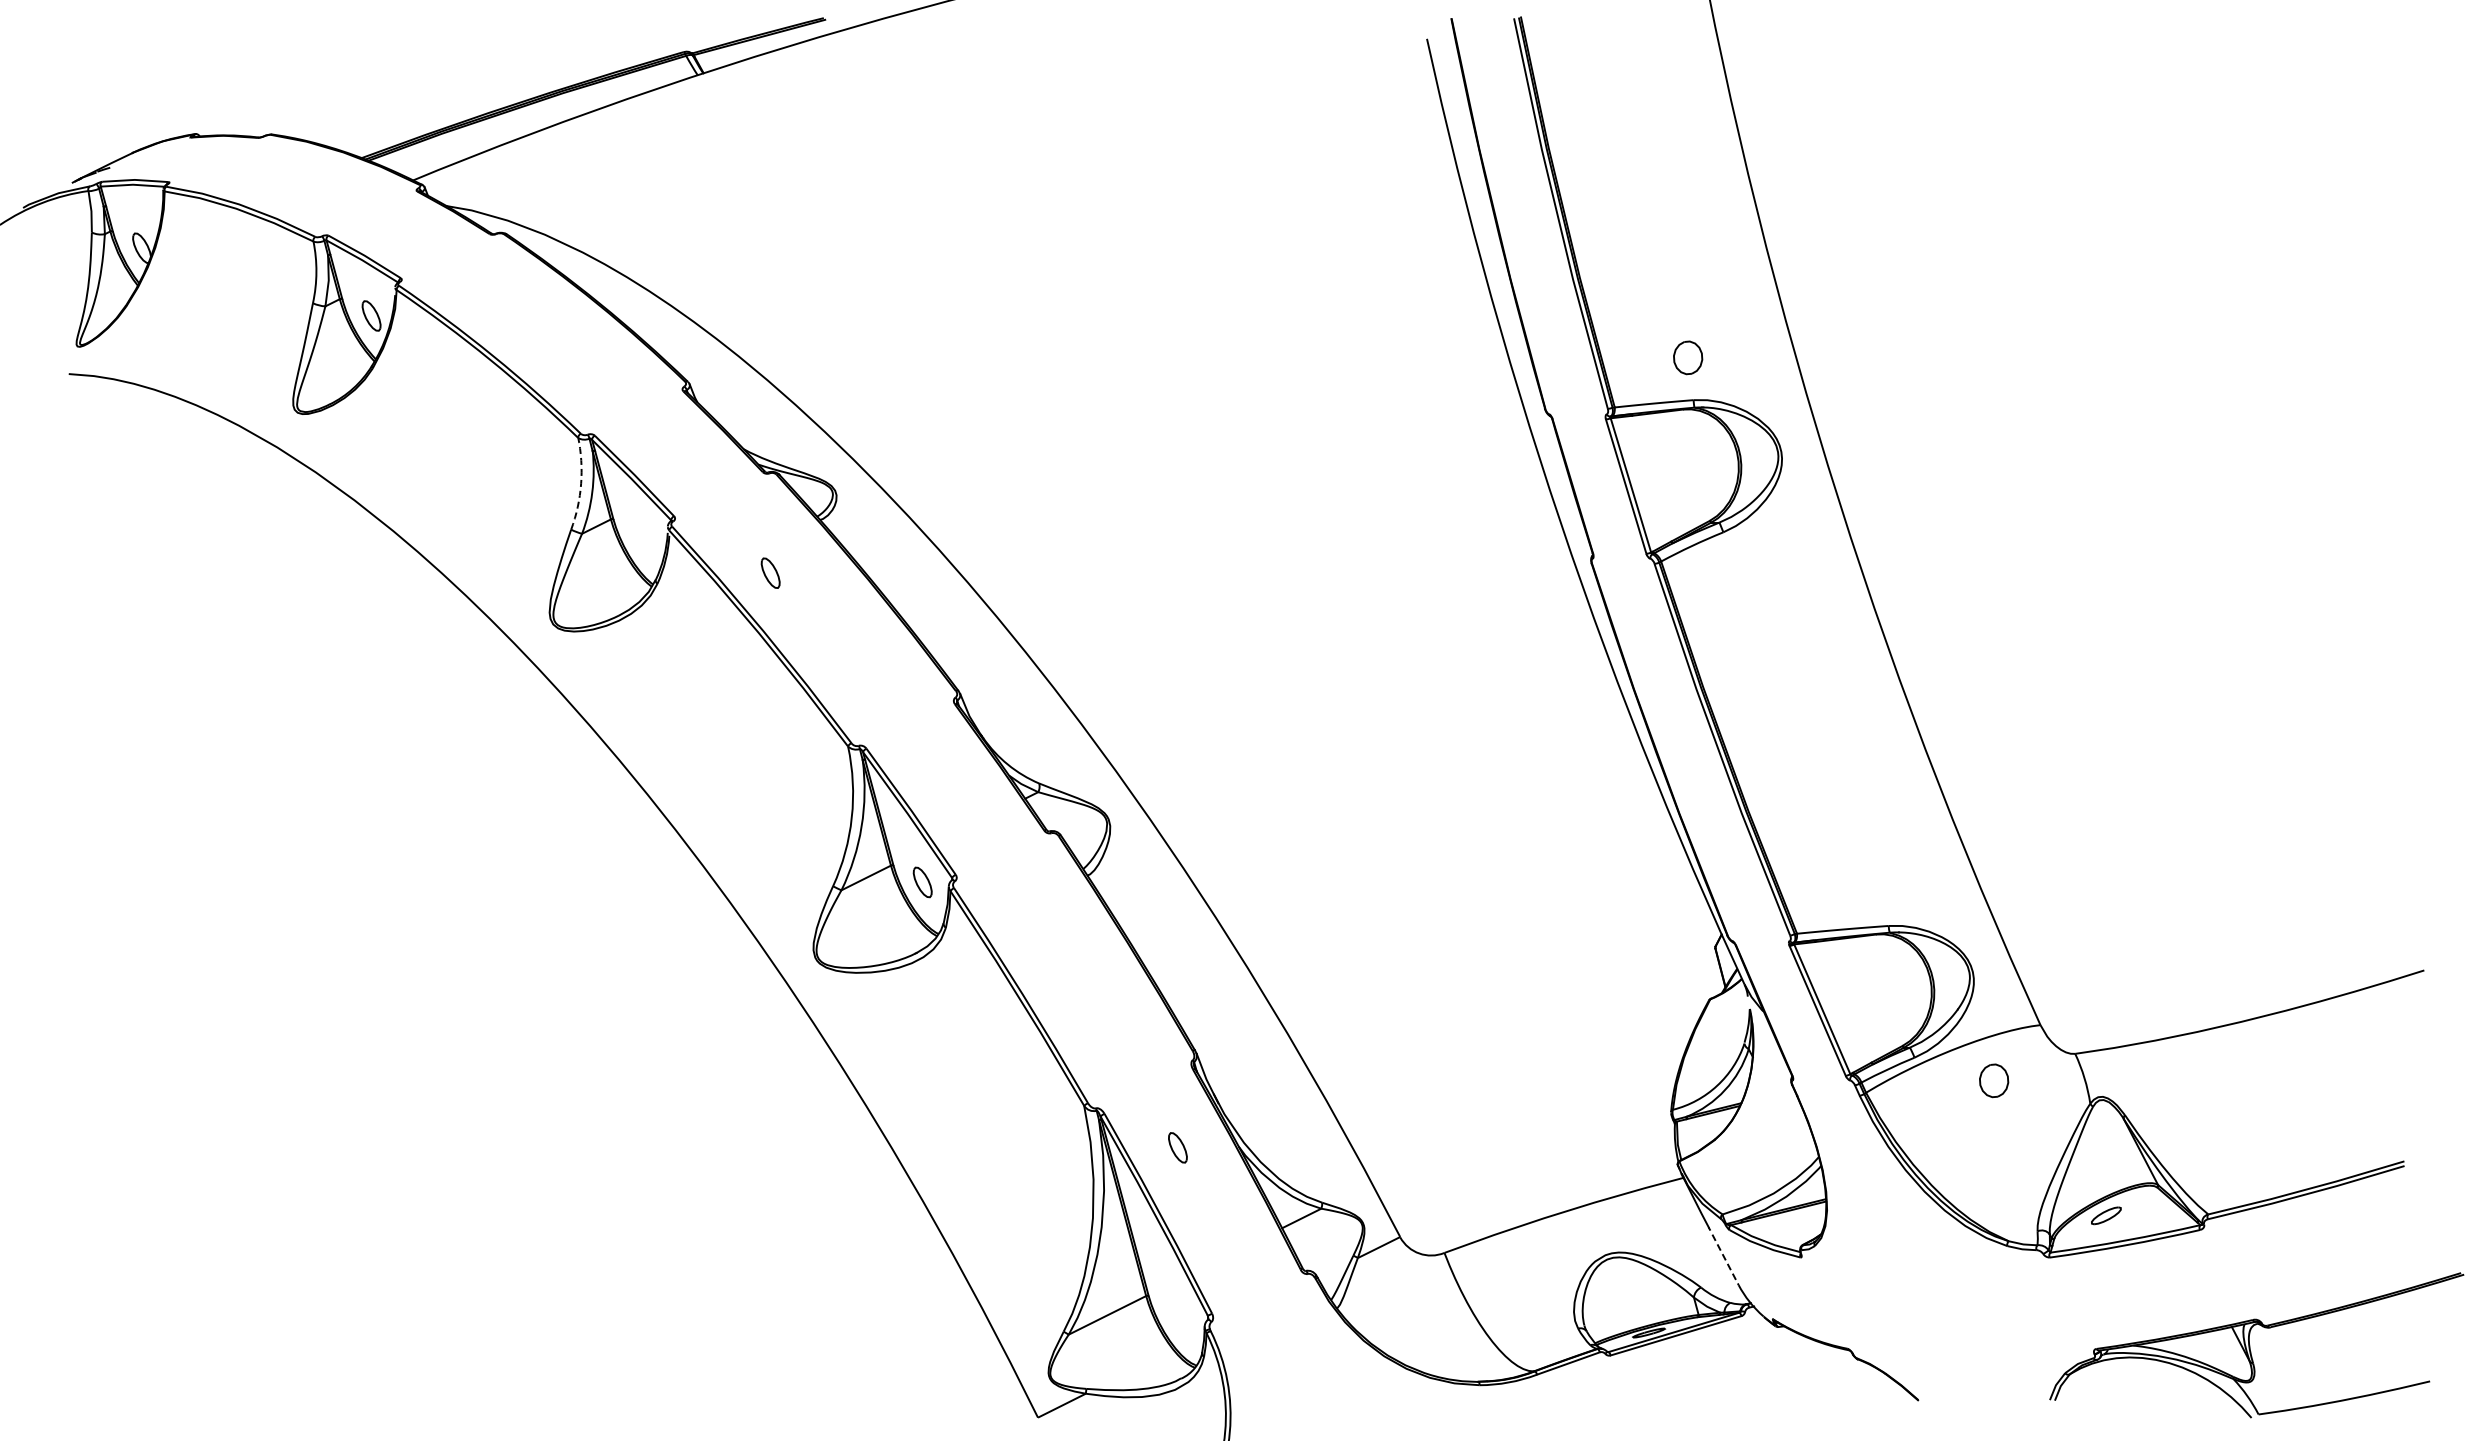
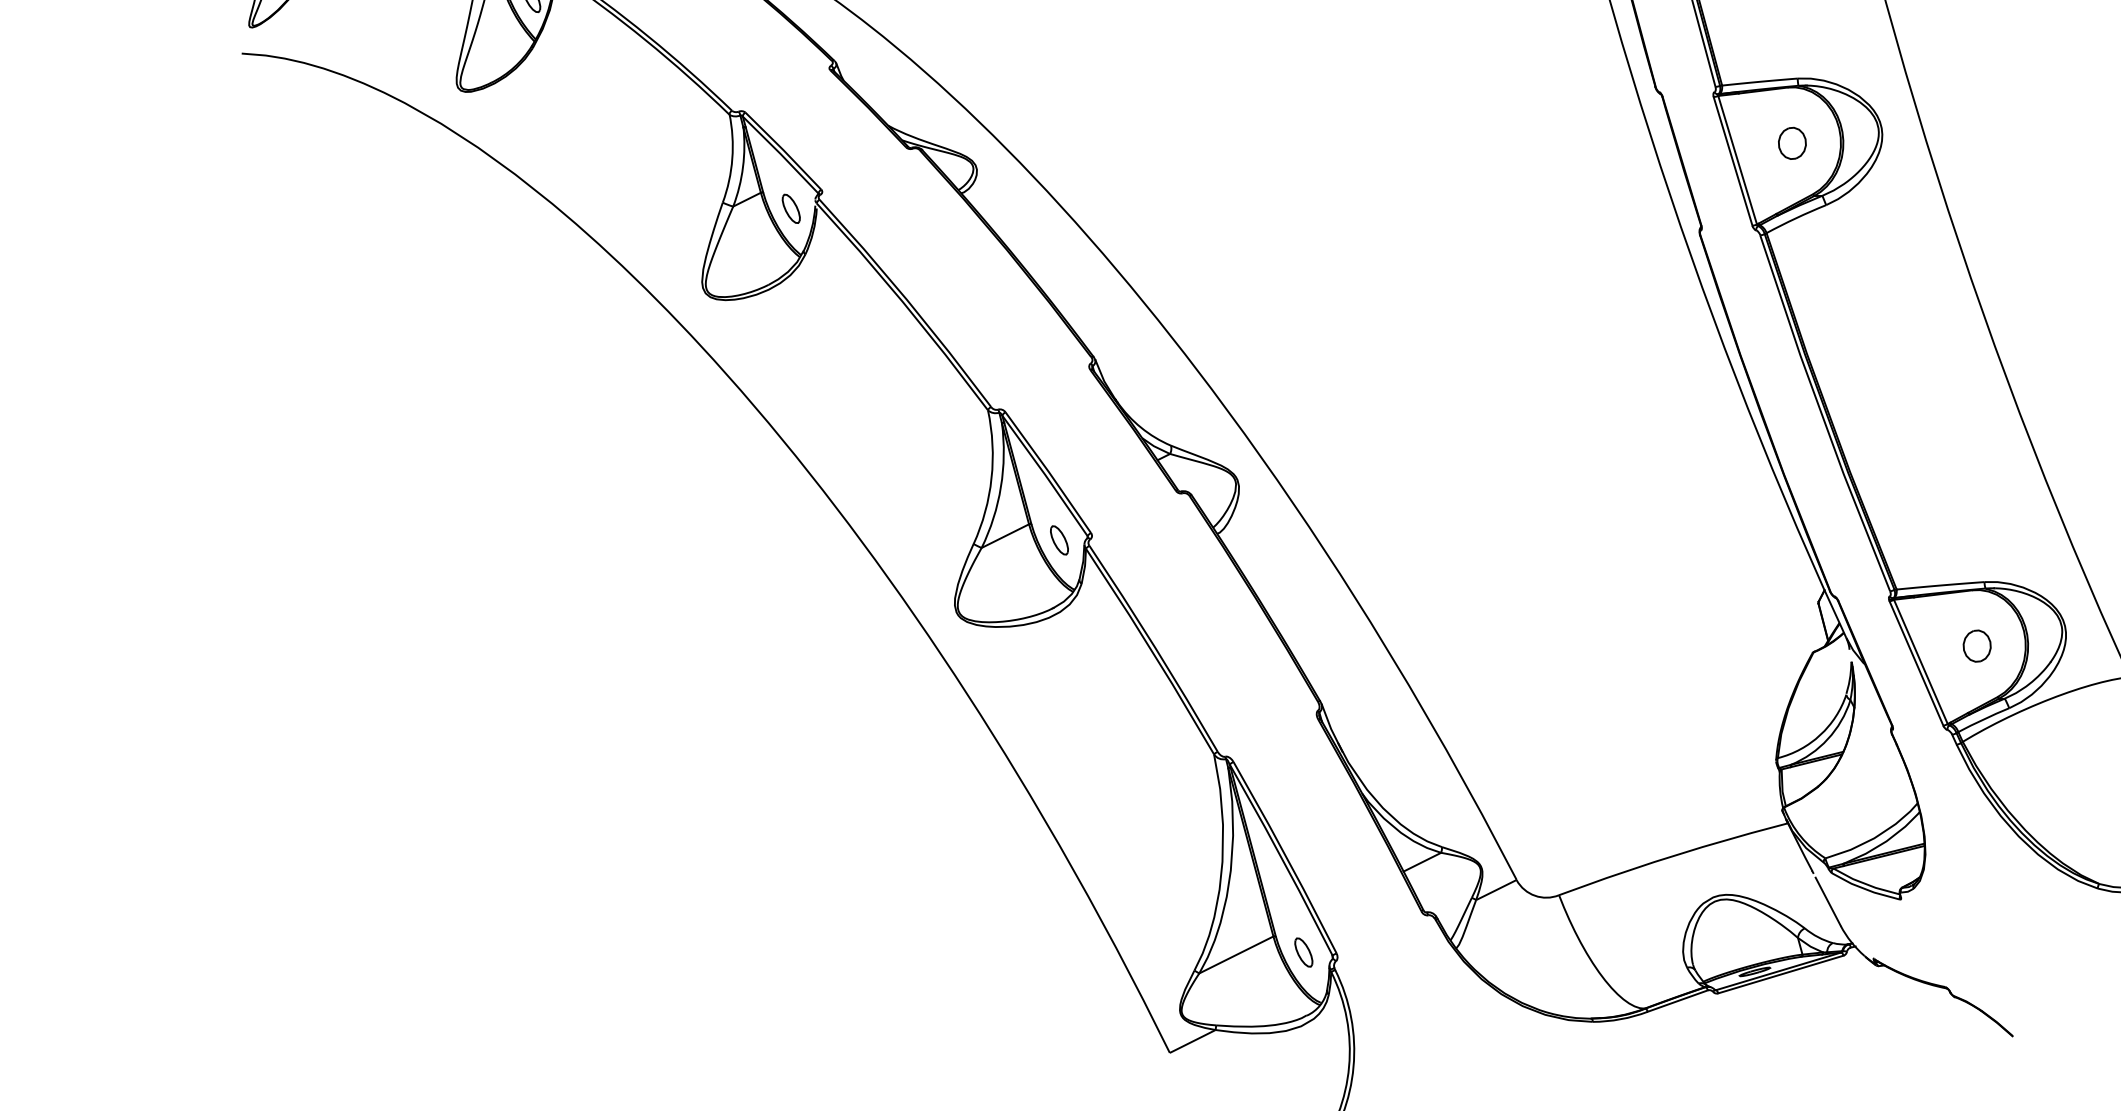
part: (1688, 357) -> (1792, 143), moved
arc: (581, 483) -> (732, 158), dashed -> solid
part: (770, 572) -> (791, 208), moved
part: (1994, 1080) -> (1977, 645), moved
part: (1177, 1147) -> (1303, 952), moved
line: (1725, 1260) -> (1828, 902), dashed -> solid

